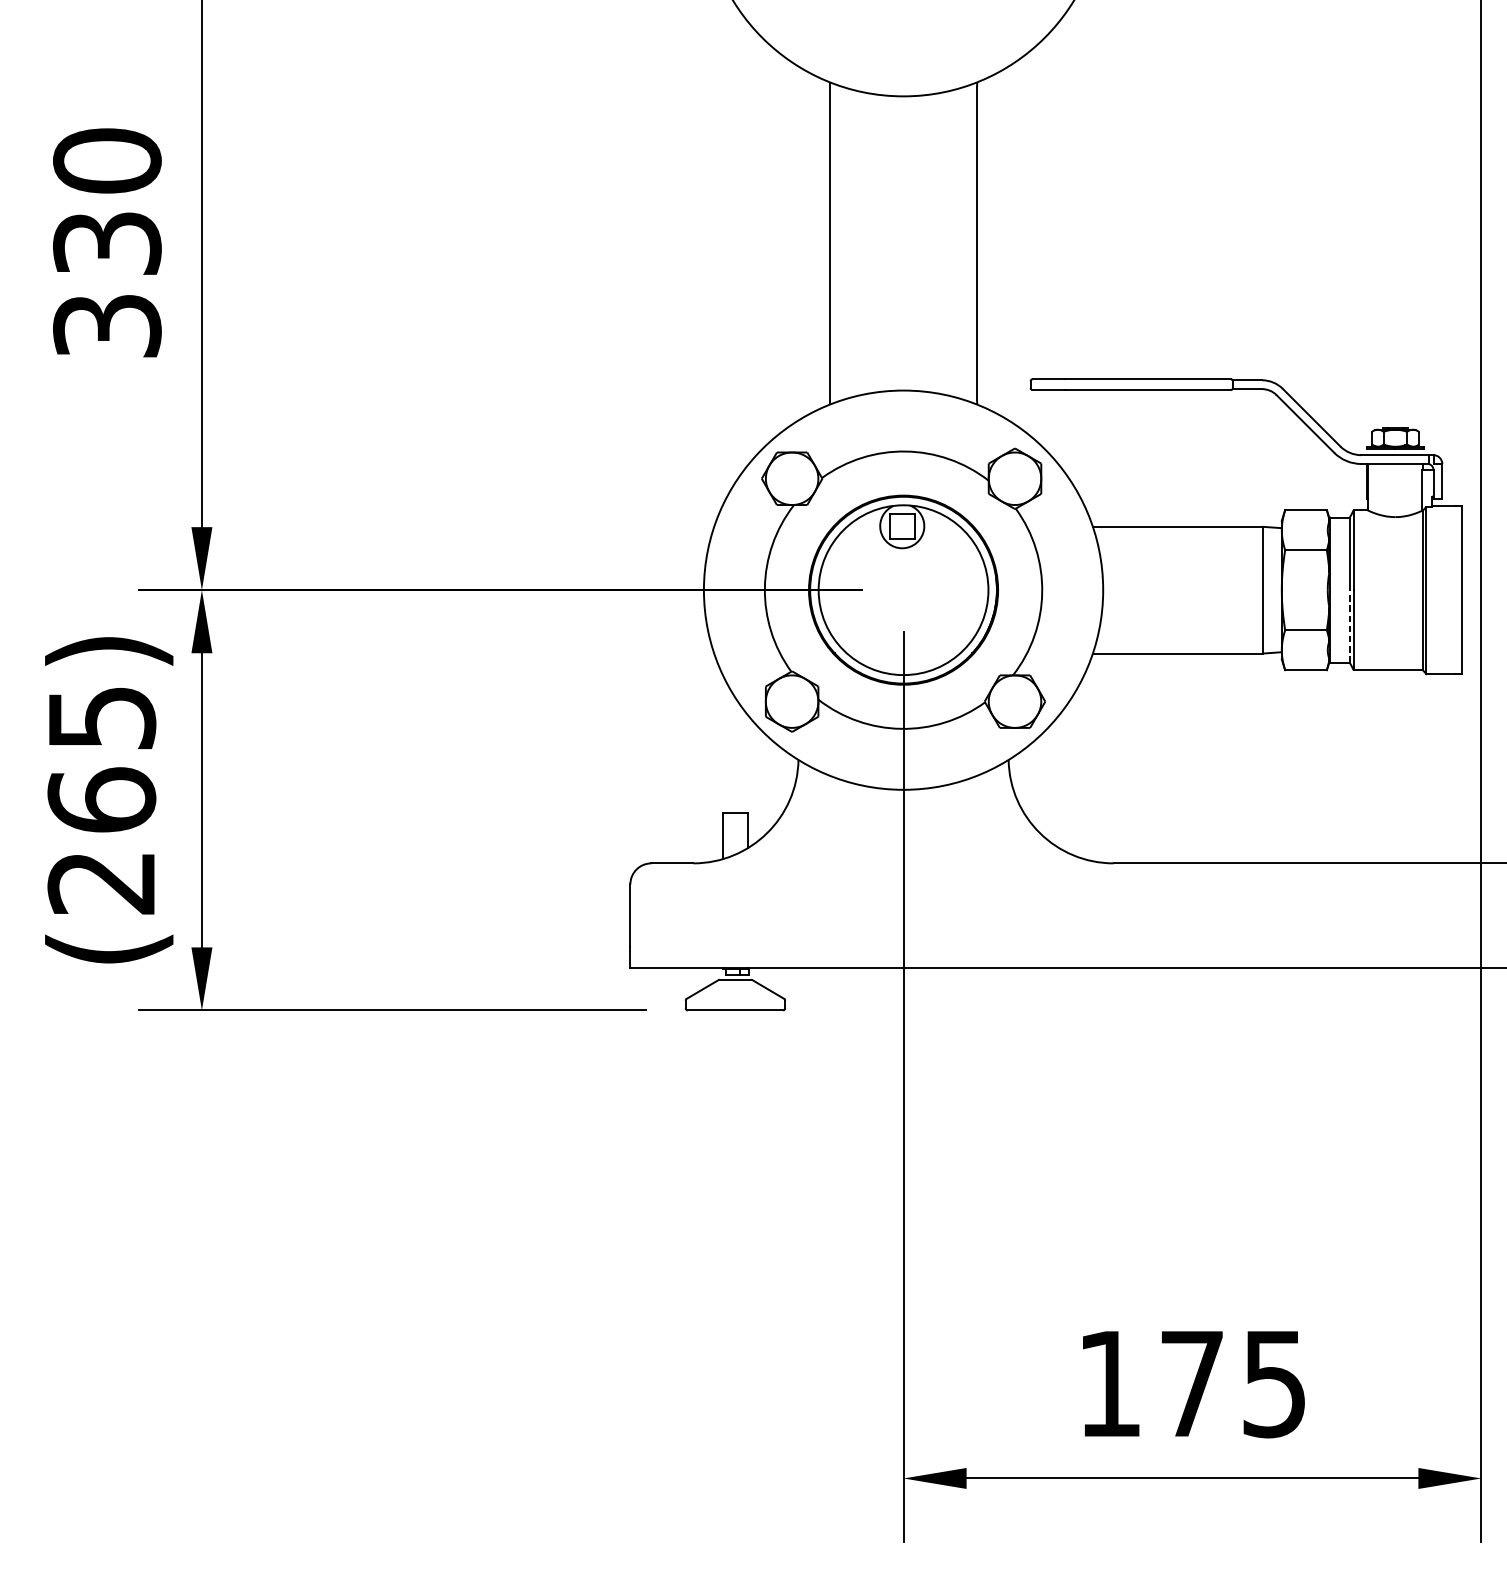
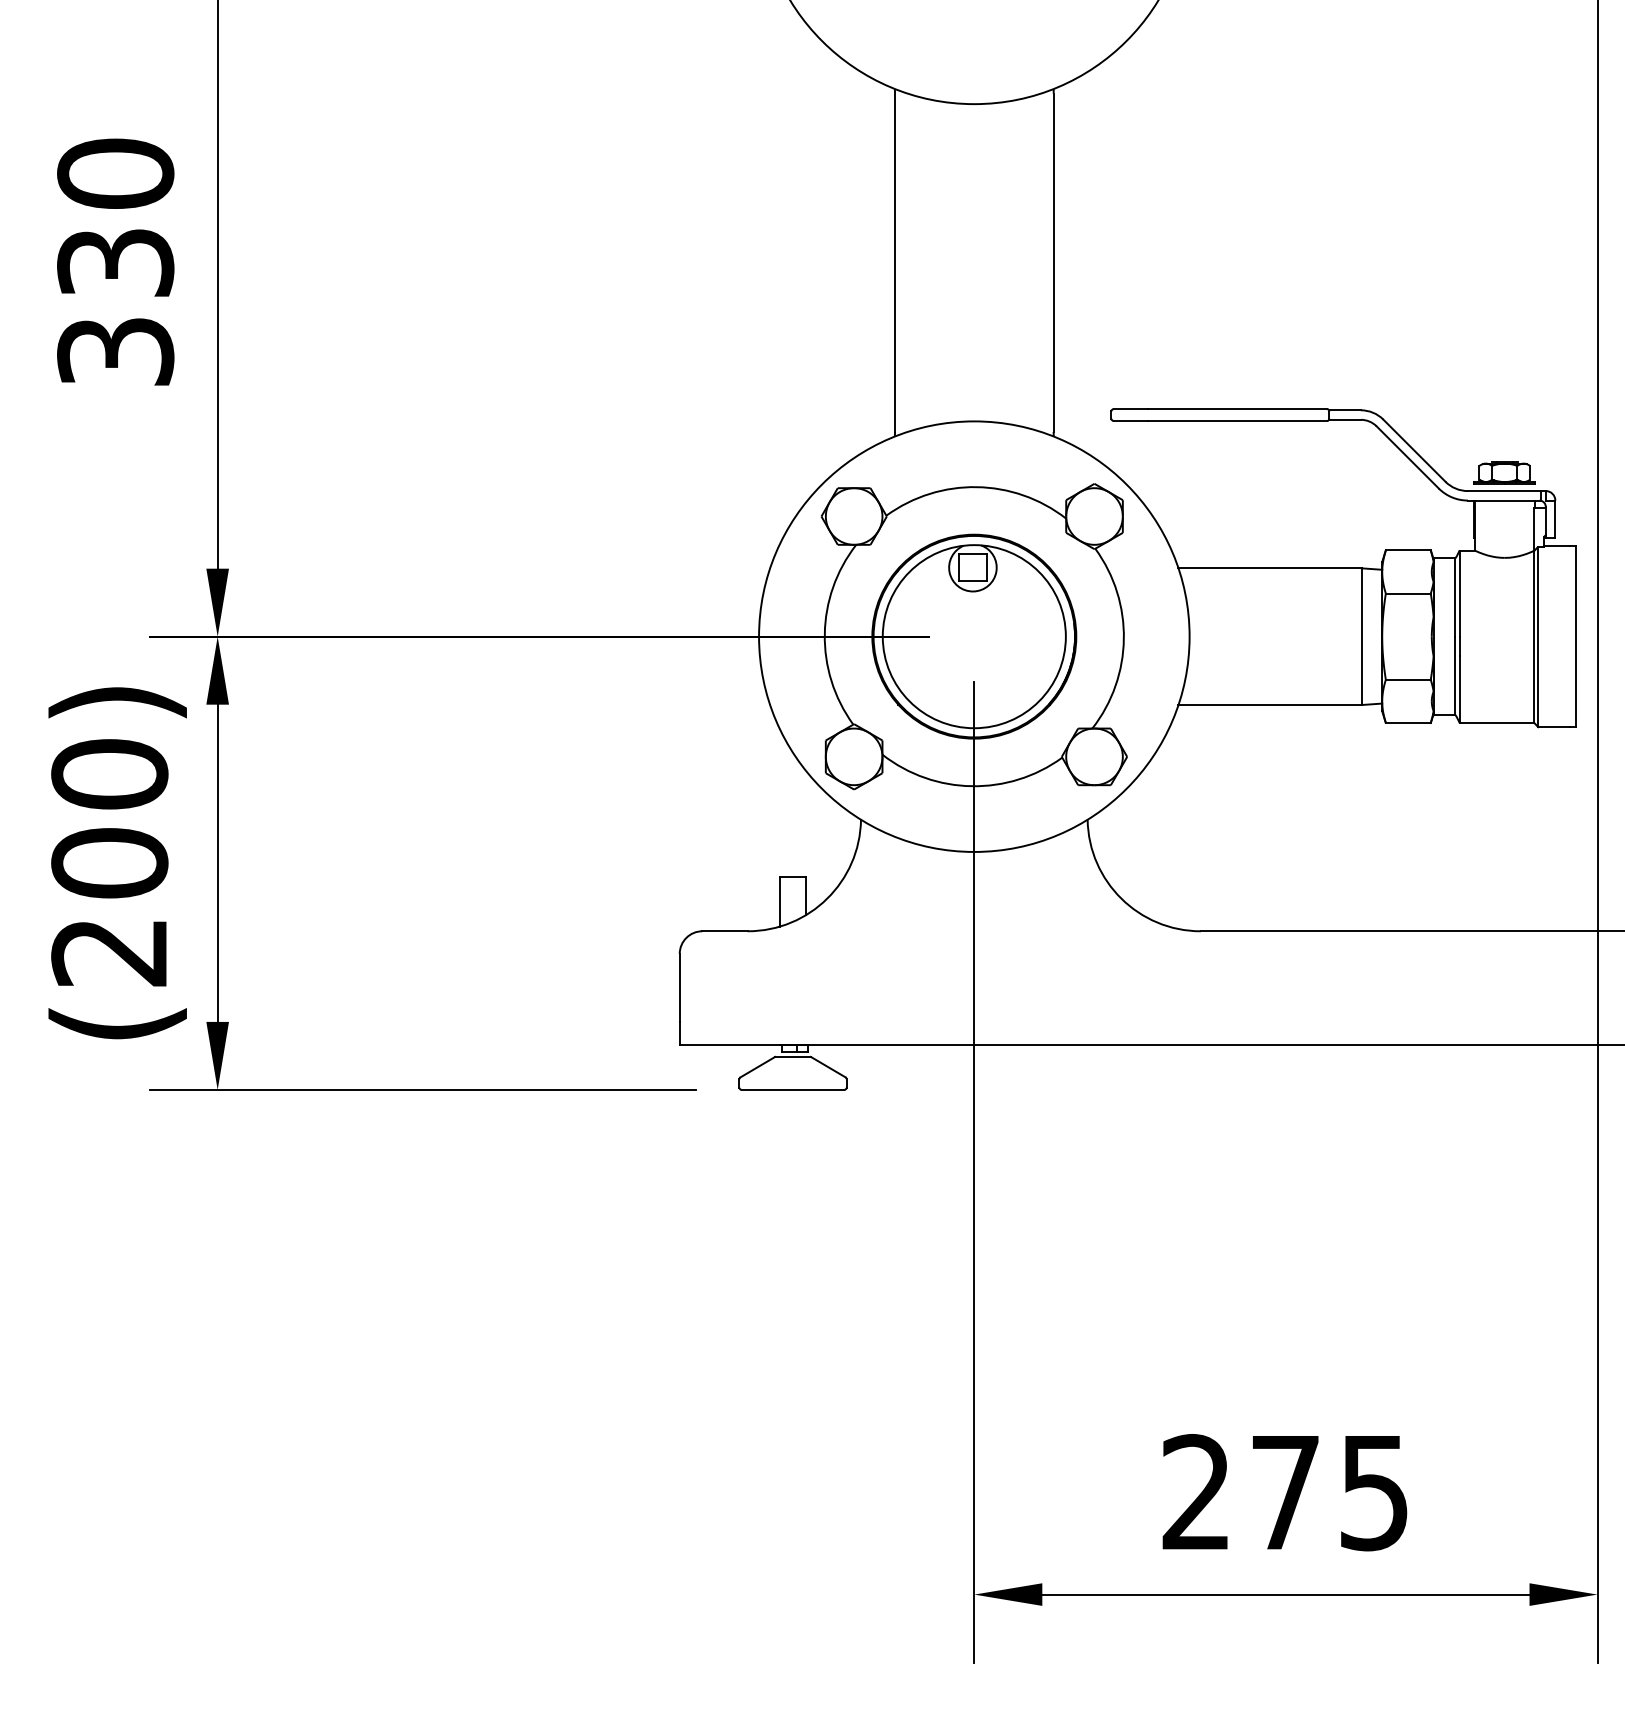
line: (1349, 626) -> (1455, 675), dashed -> solid
text: (101, 758) -> (109, 818), (265) -> (200)
text: (1108, 1382) -> (1195, 1491), 175 -> 275

